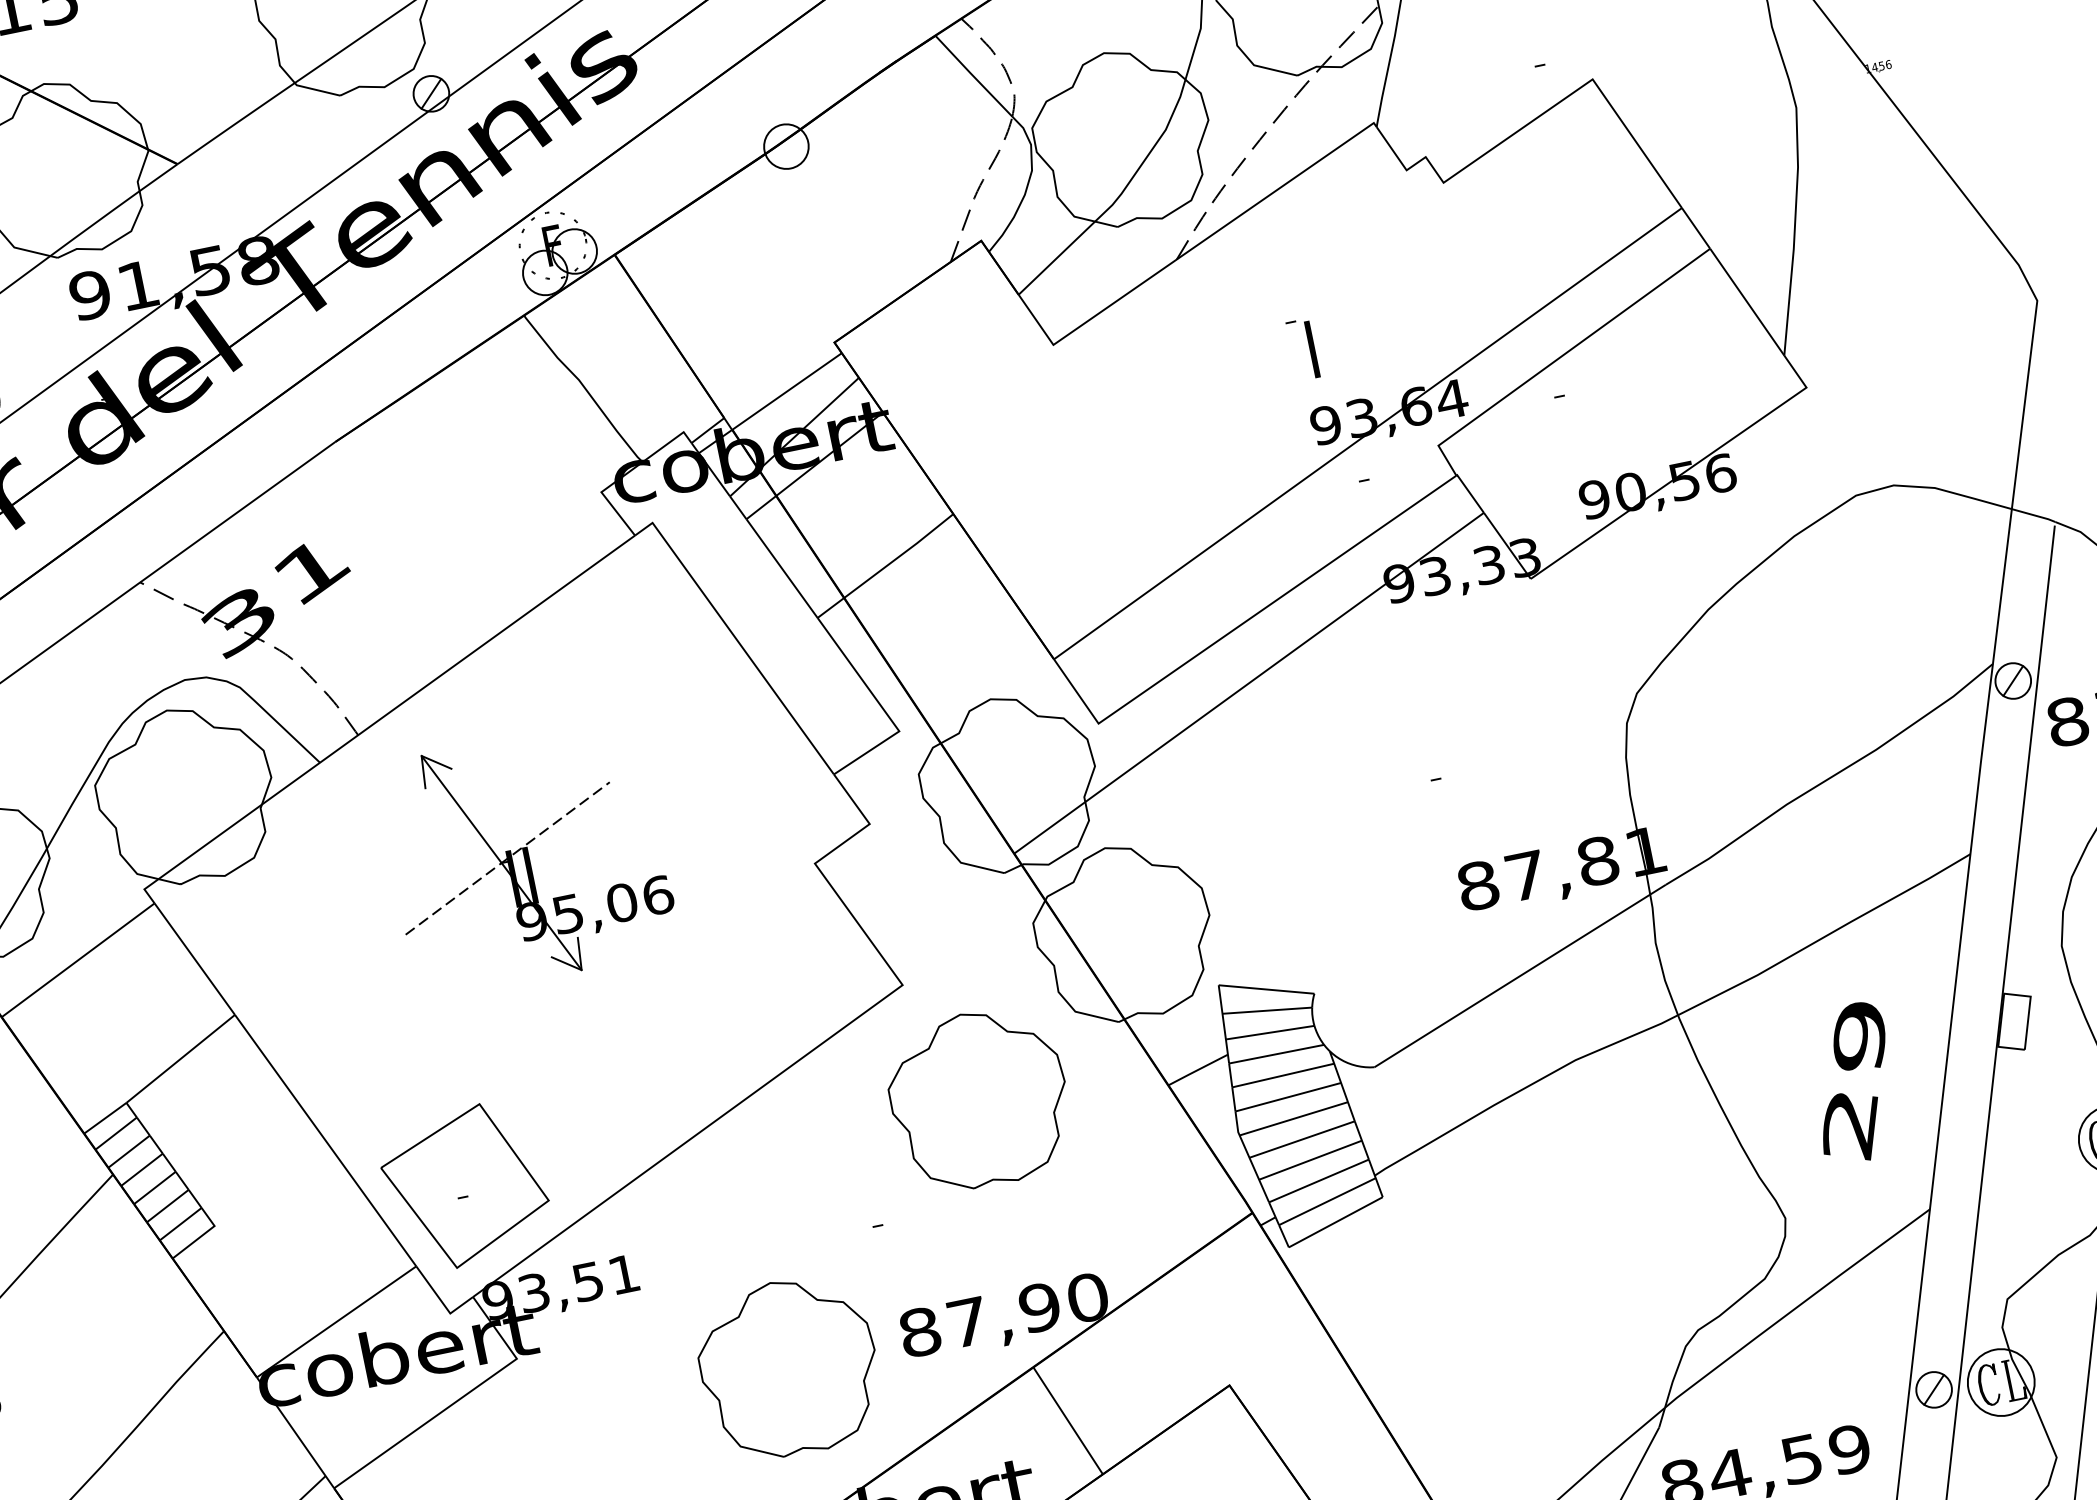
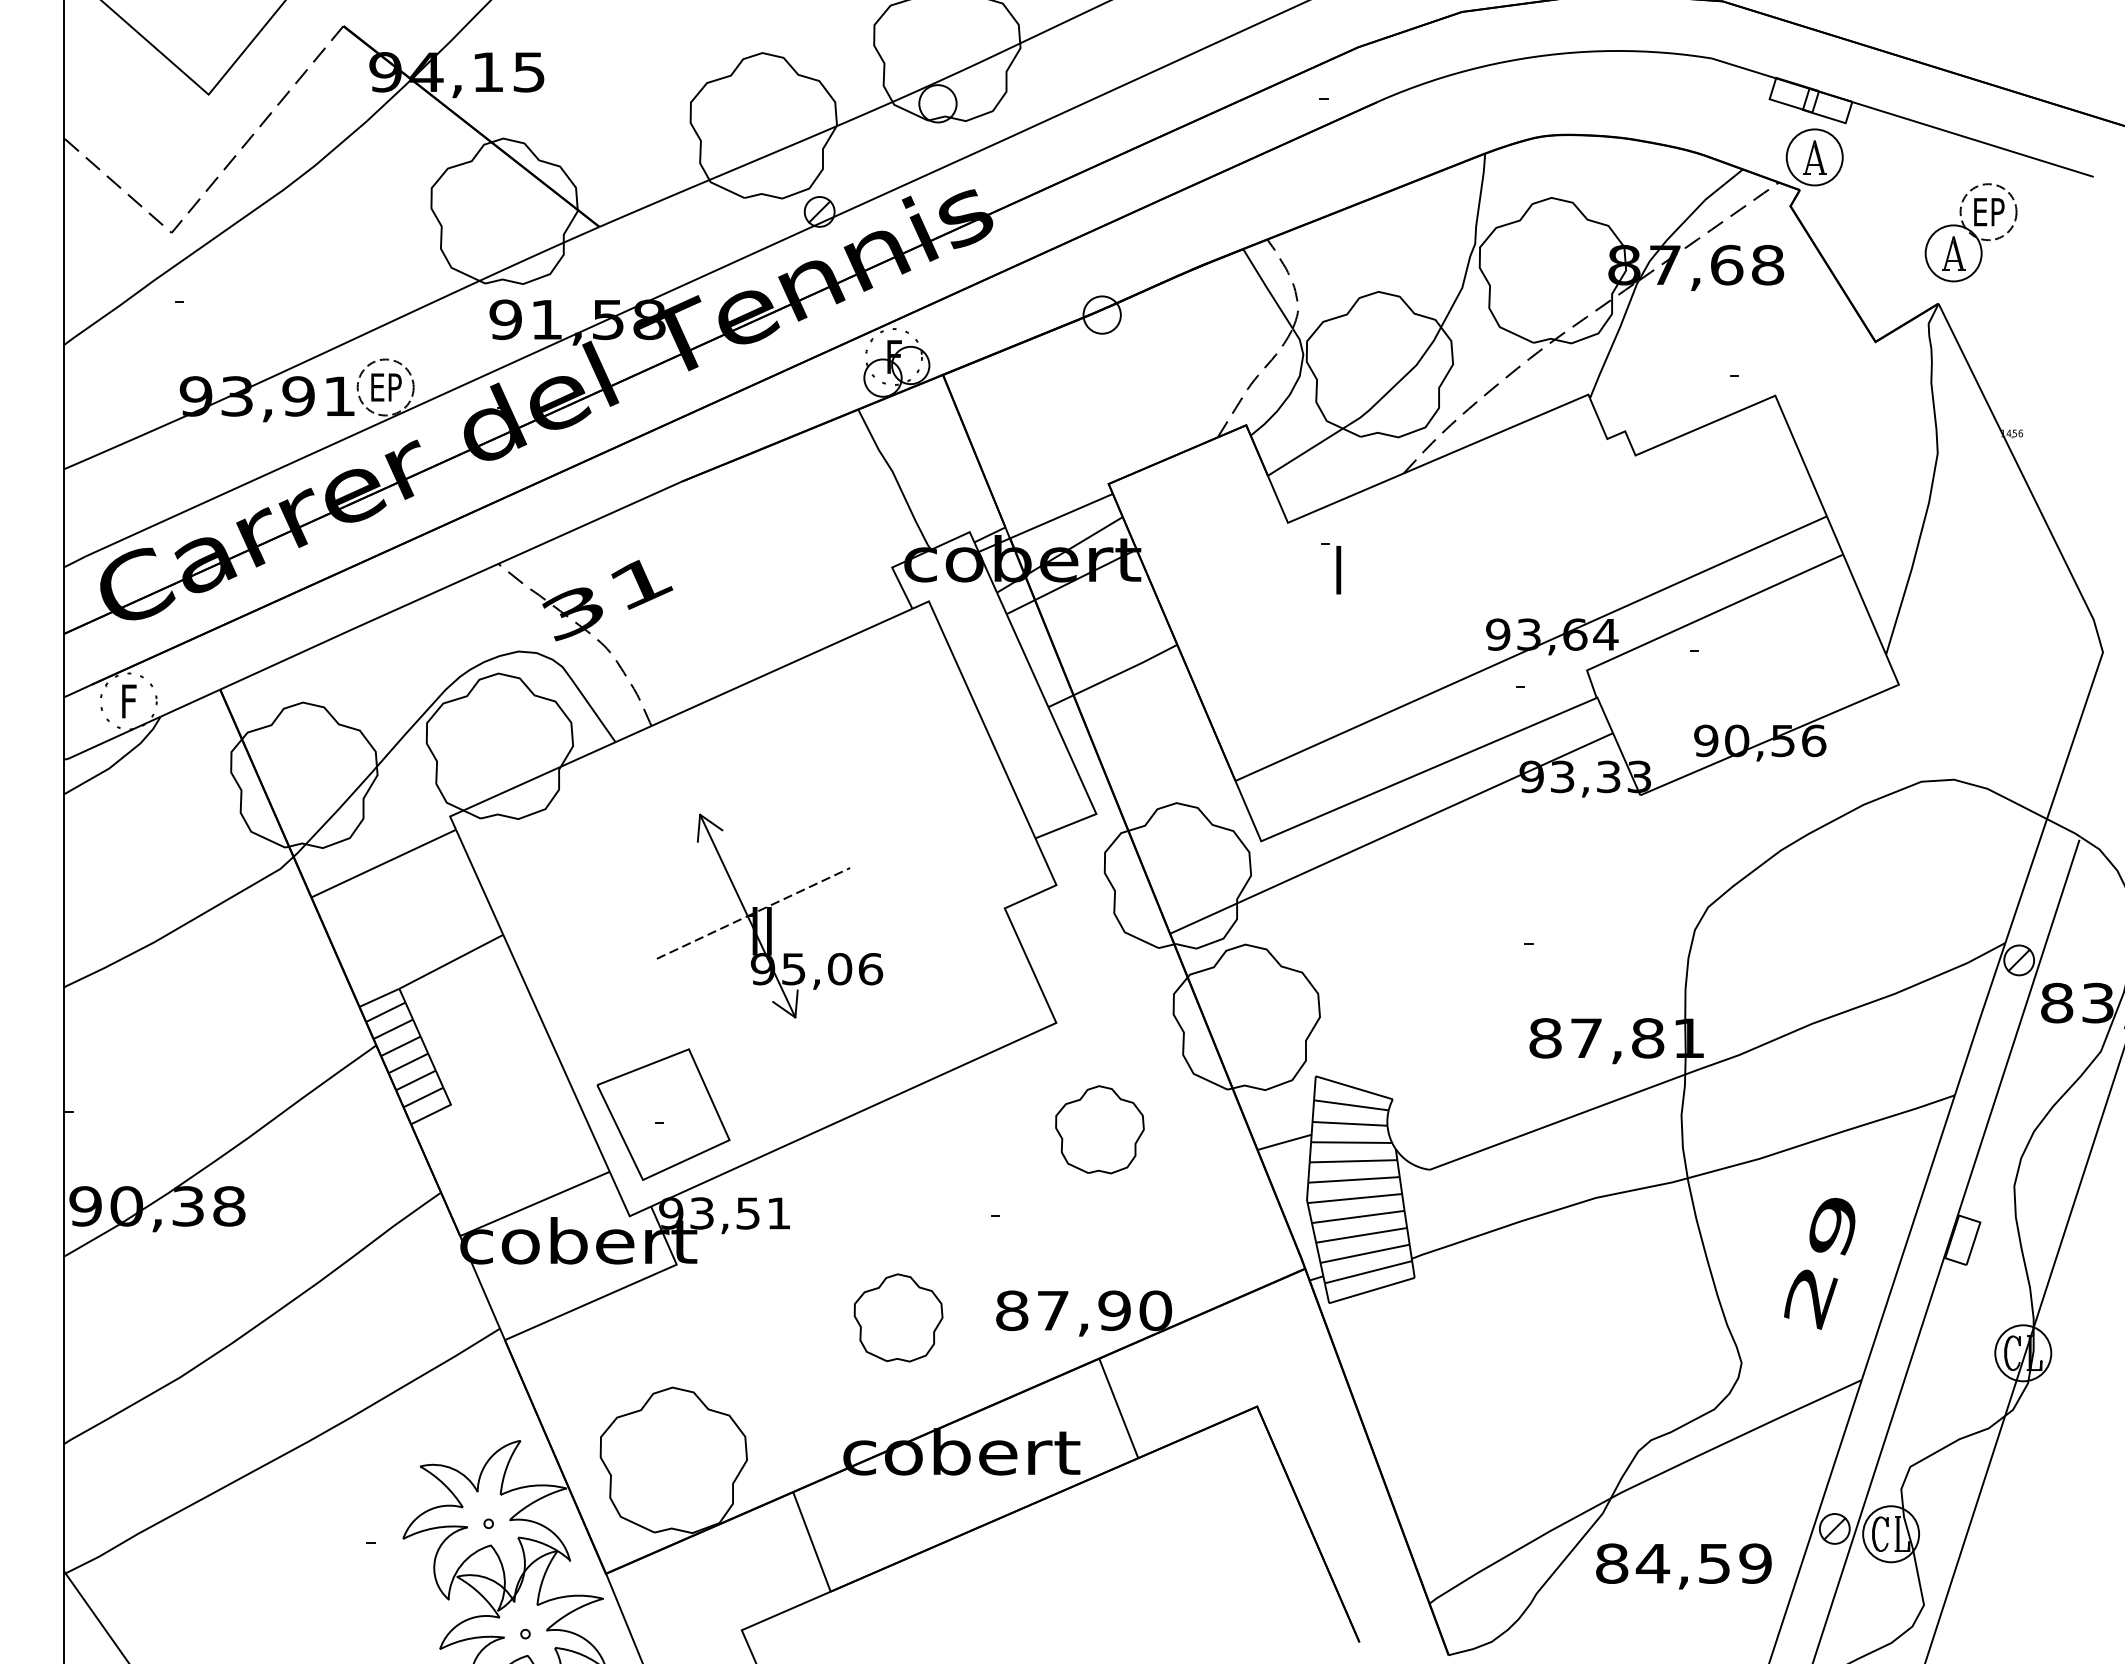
part: (1303, 349) -> (1331, 568), moved
part: (526, 857) -> (769, 915), moved
part: (978, 1099) -> (1099, 1129), size x0.6
part: (788, 1367) -> (898, 1317), size x0.6

